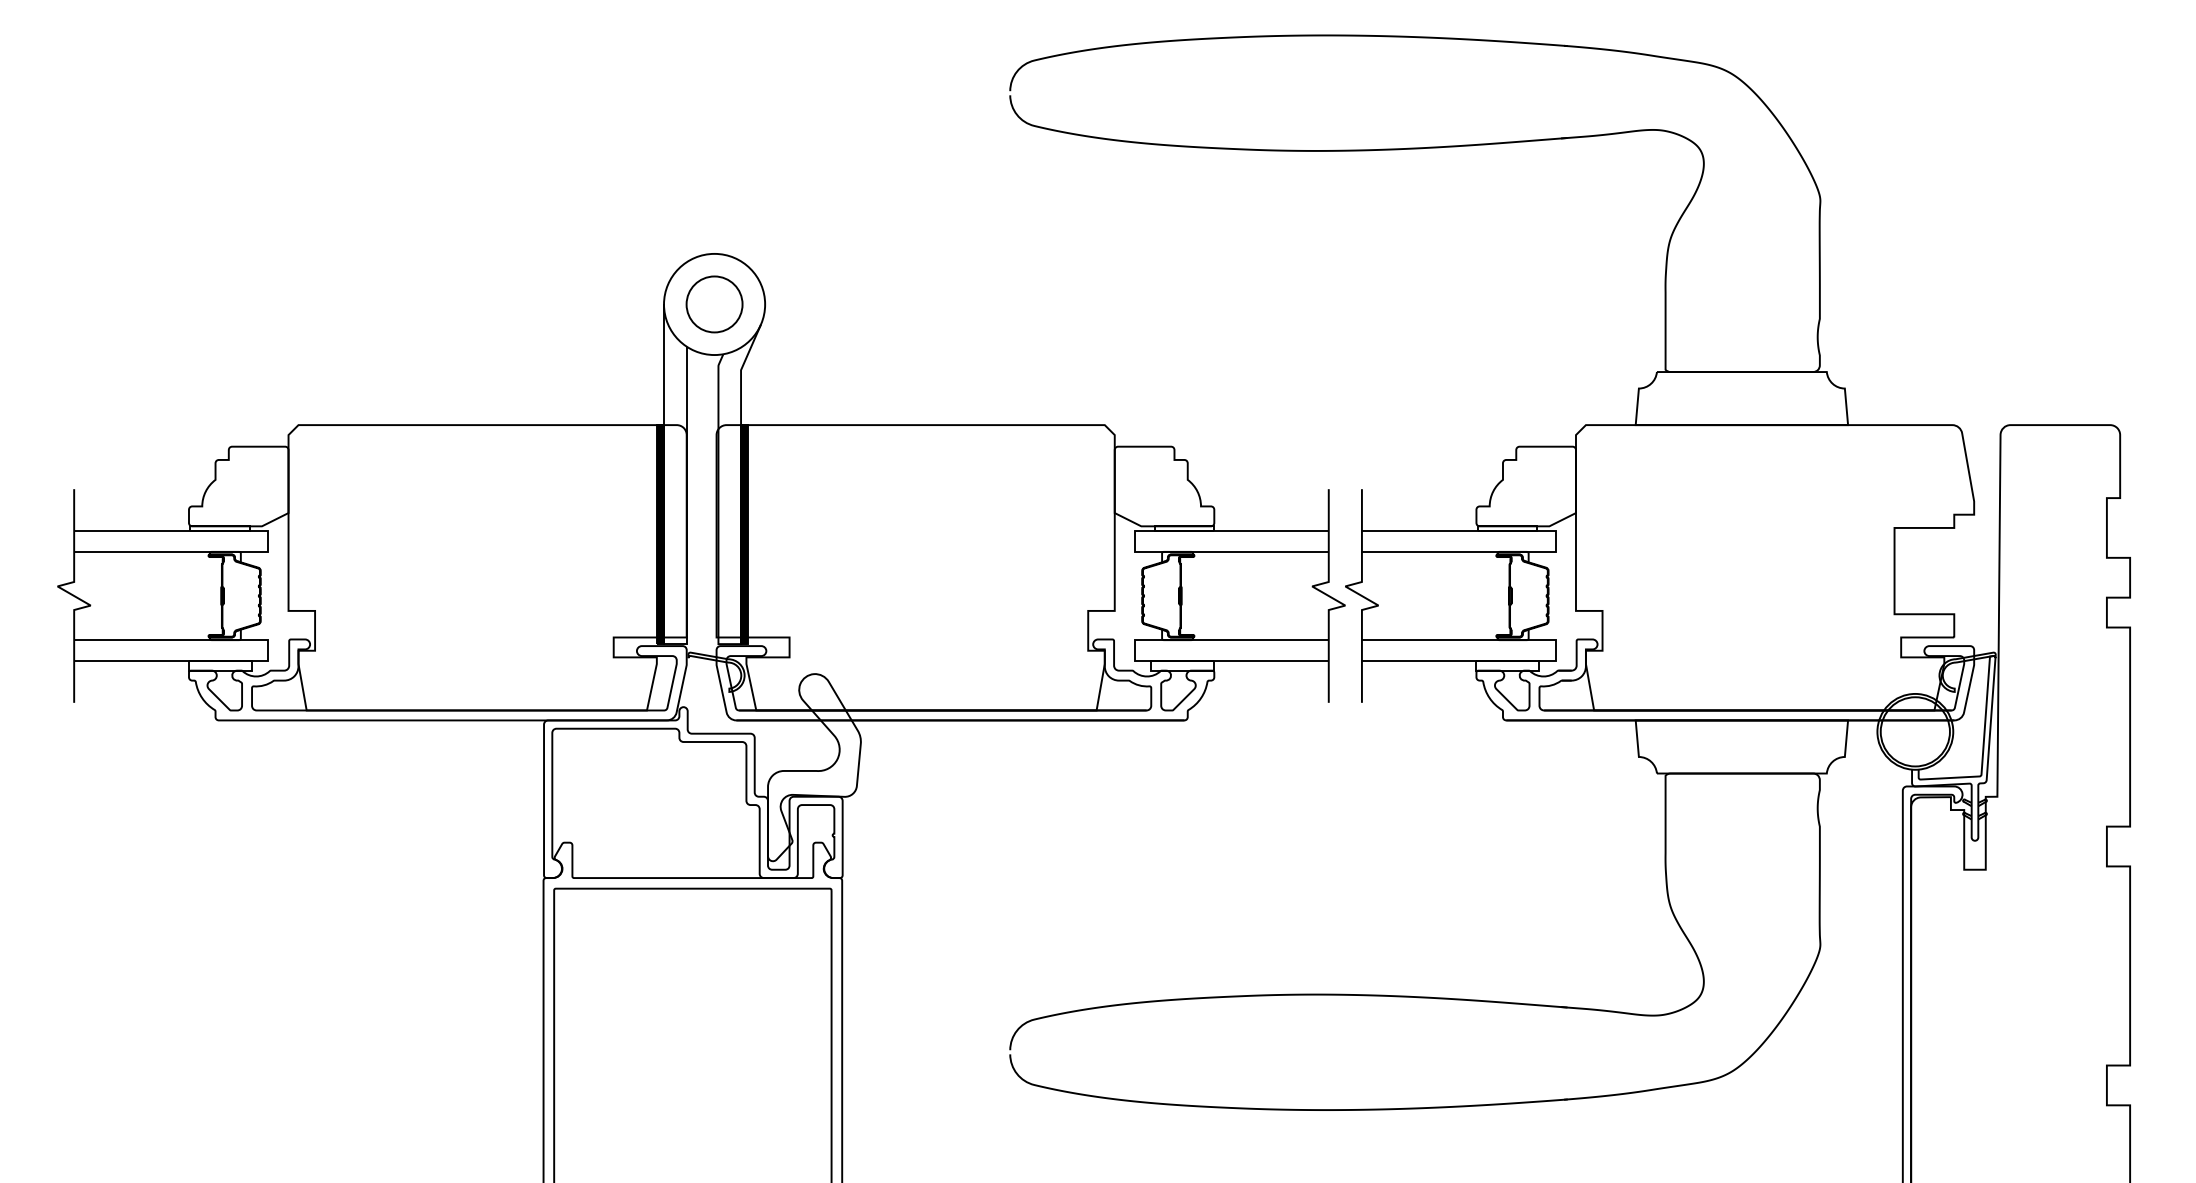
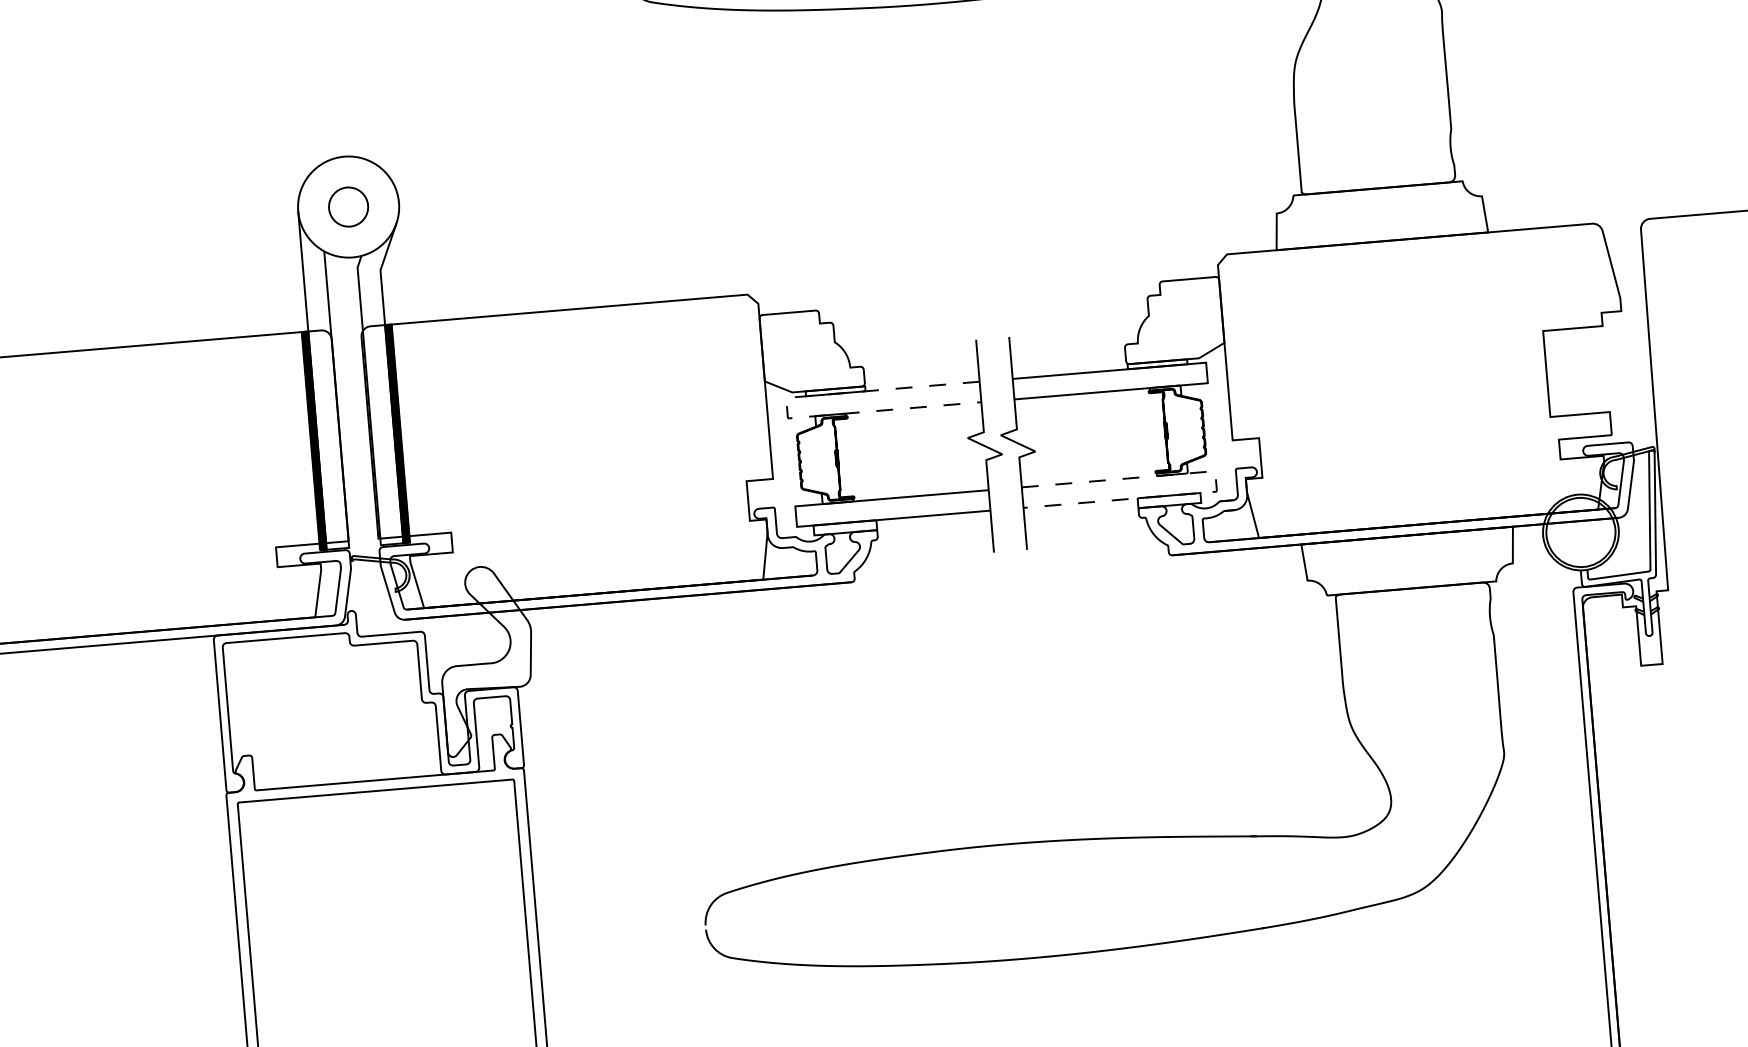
circle: (714, 304) -> (348, 207), size x0.7
line: (1134, 542) -> (786, 409), solid -> dashed
line: (1556, 650) -> (1216, 481), solid -> dashed

